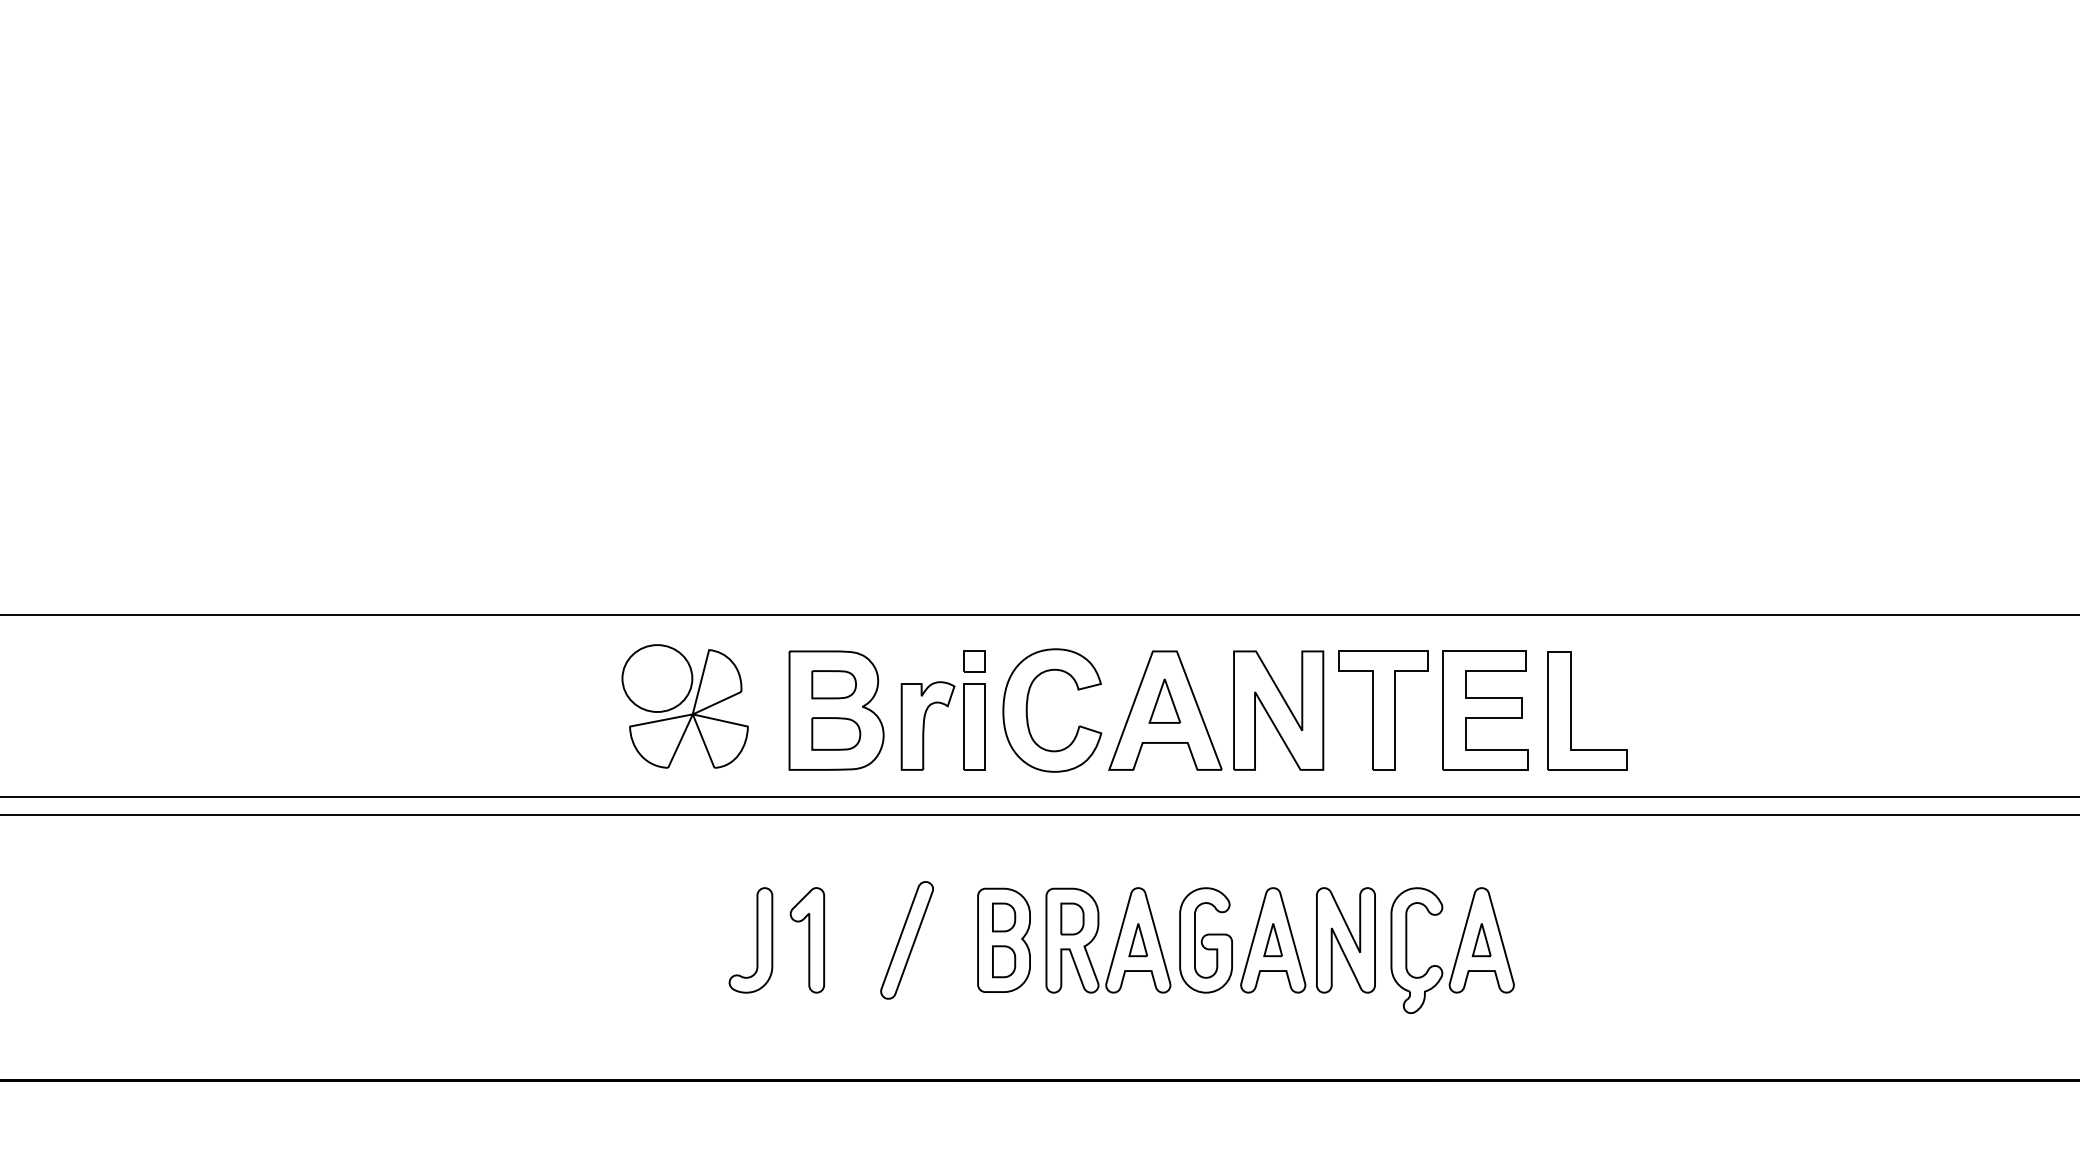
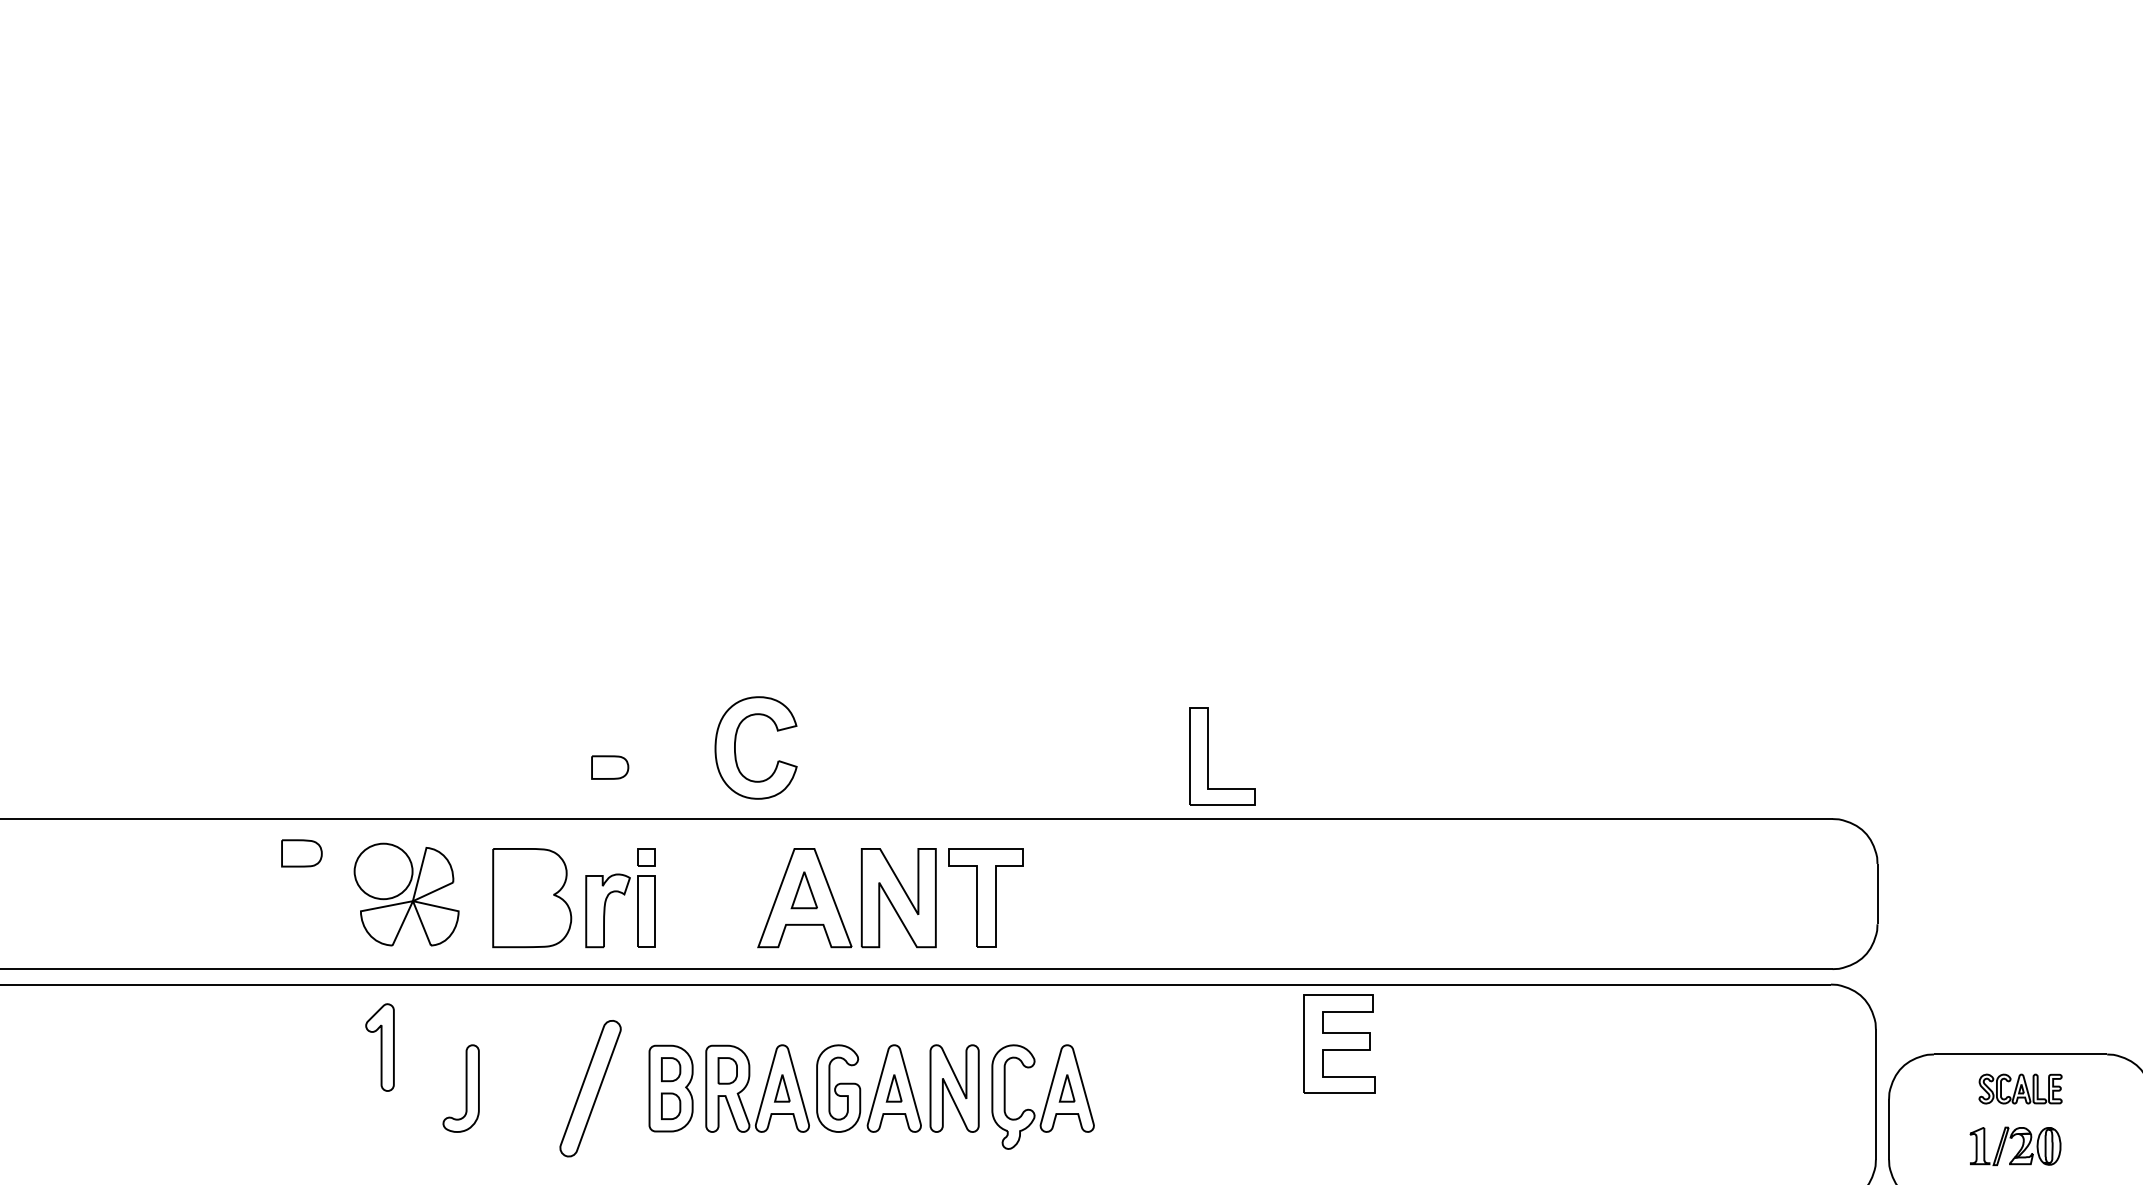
part: (834, 684) -> (610, 767), moved
part: (1028, 702) -> (736, 741), moved
part: (1485, 709) -> (1339, 1043), moved
part: (1571, 711) -> (1208, 756), moved
part: (835, 734) -> (301, 853), moved
part: (806, 940) -> (379, 1047), moved
part: (906, 940) -> (590, 1088), size x1.4

